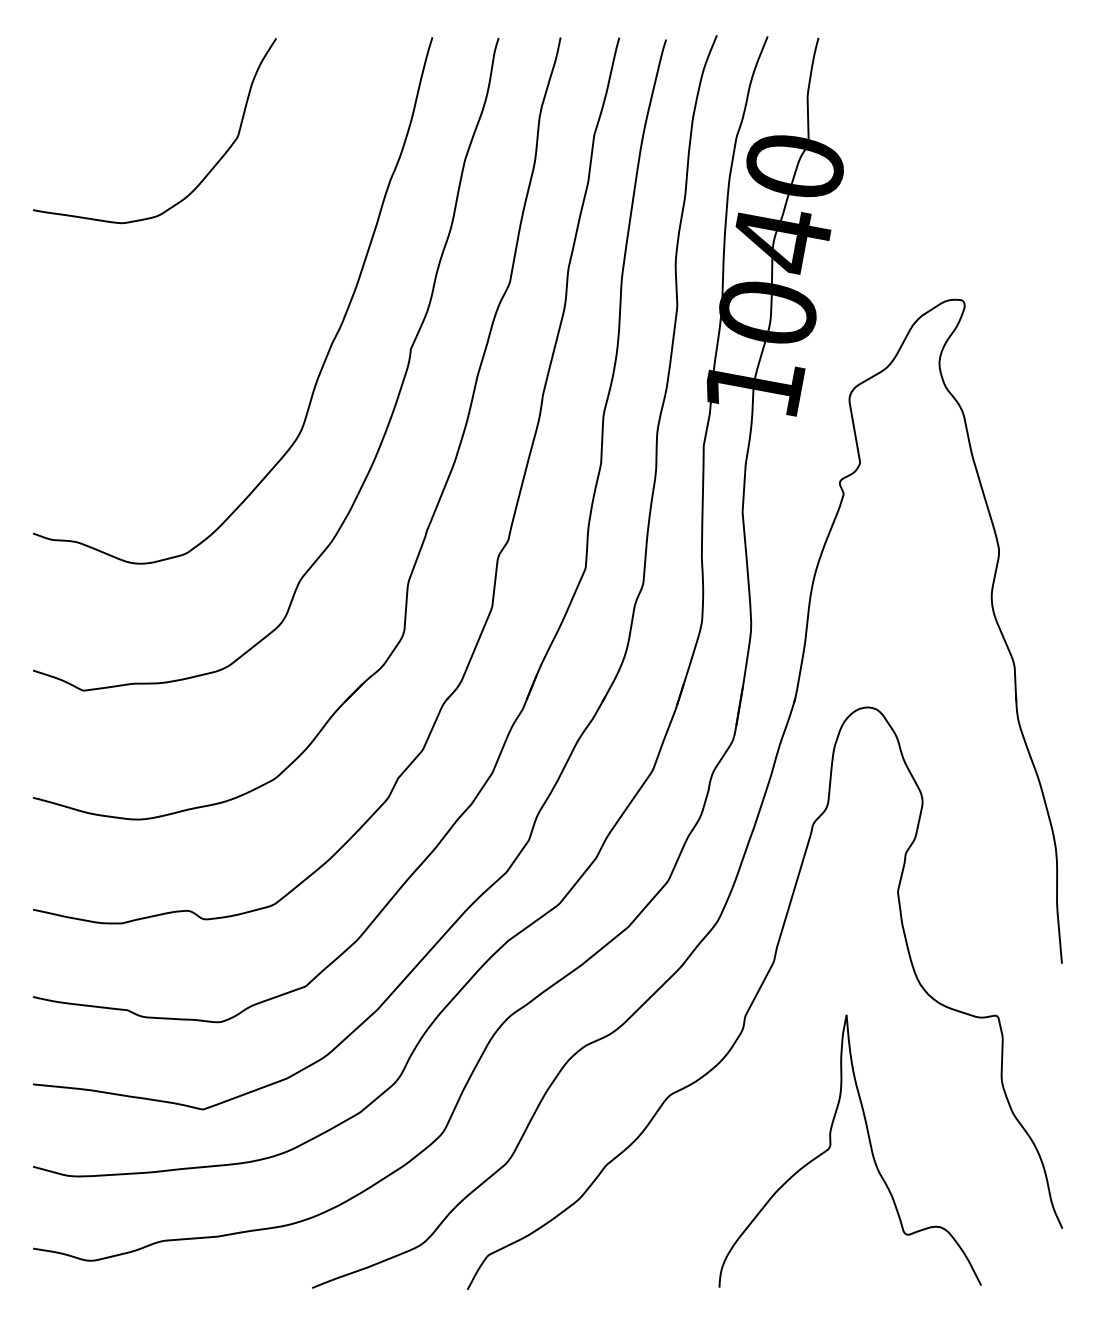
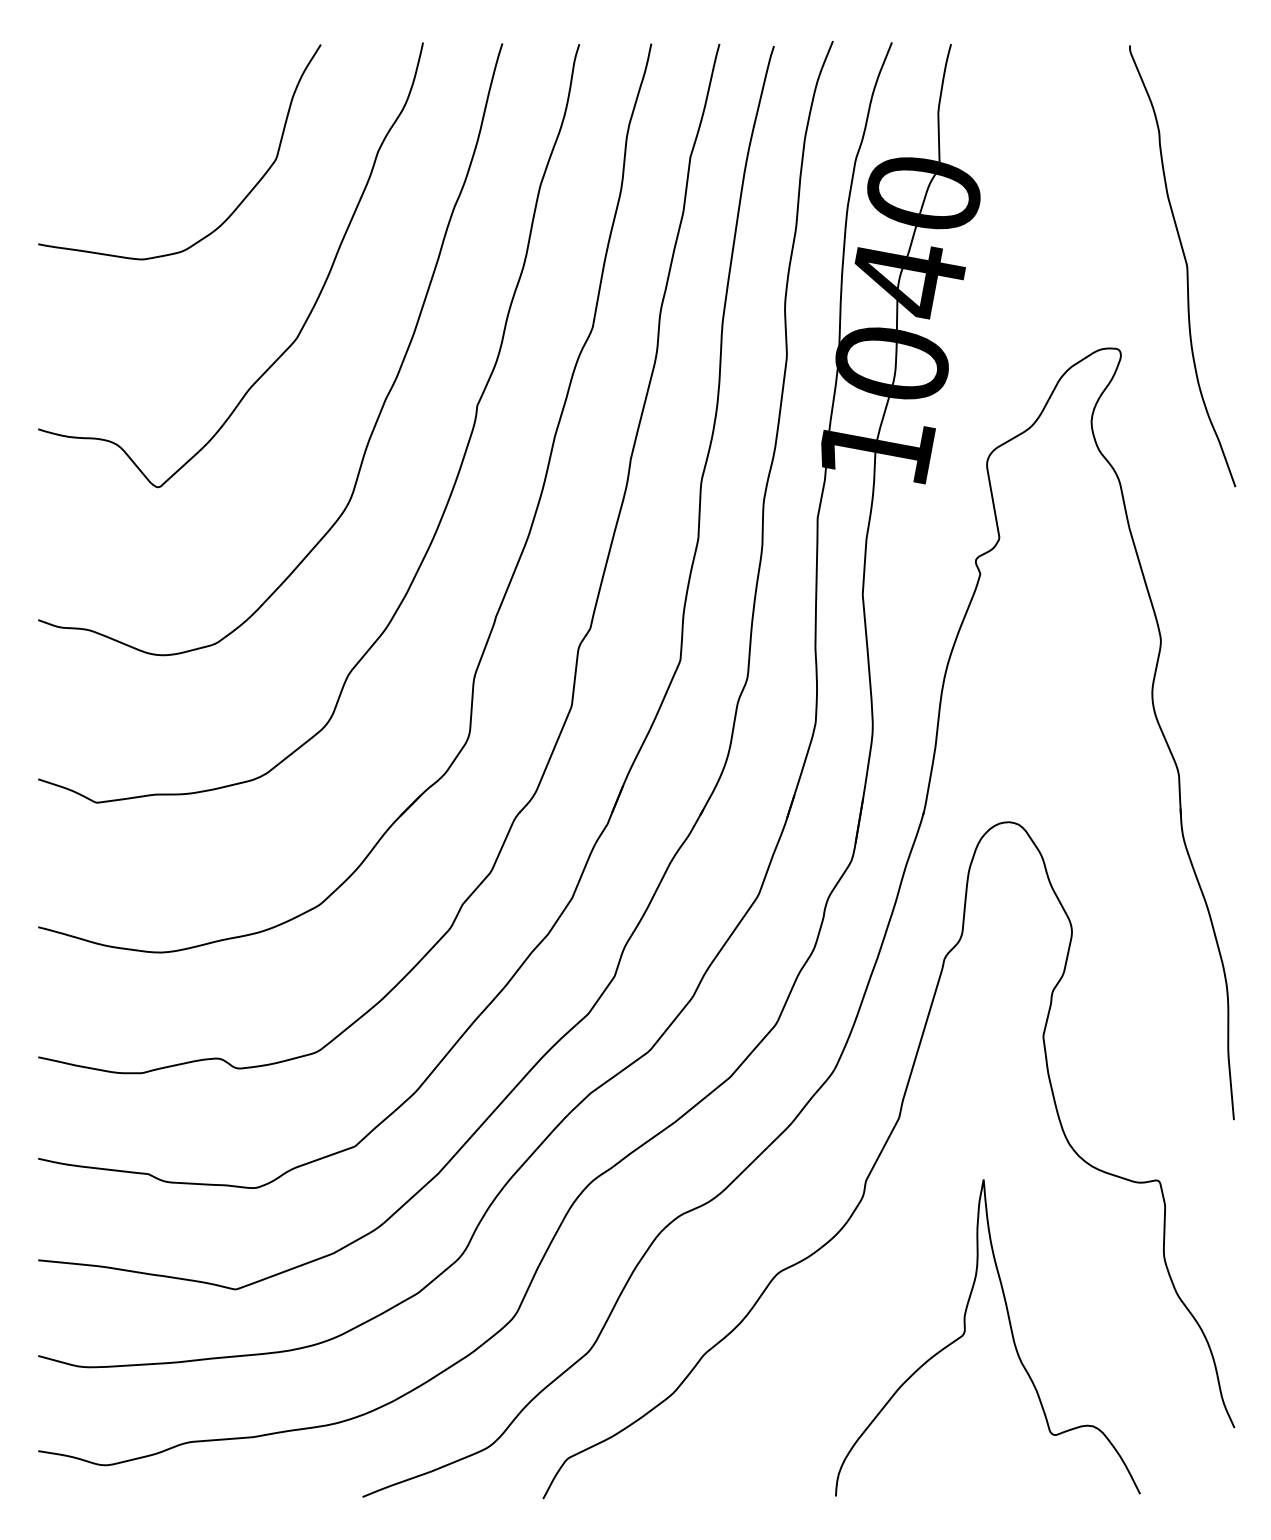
curve: (1020, 227) -> (1185, 264), added
curve: (269, 263) -> (312, 306), added

